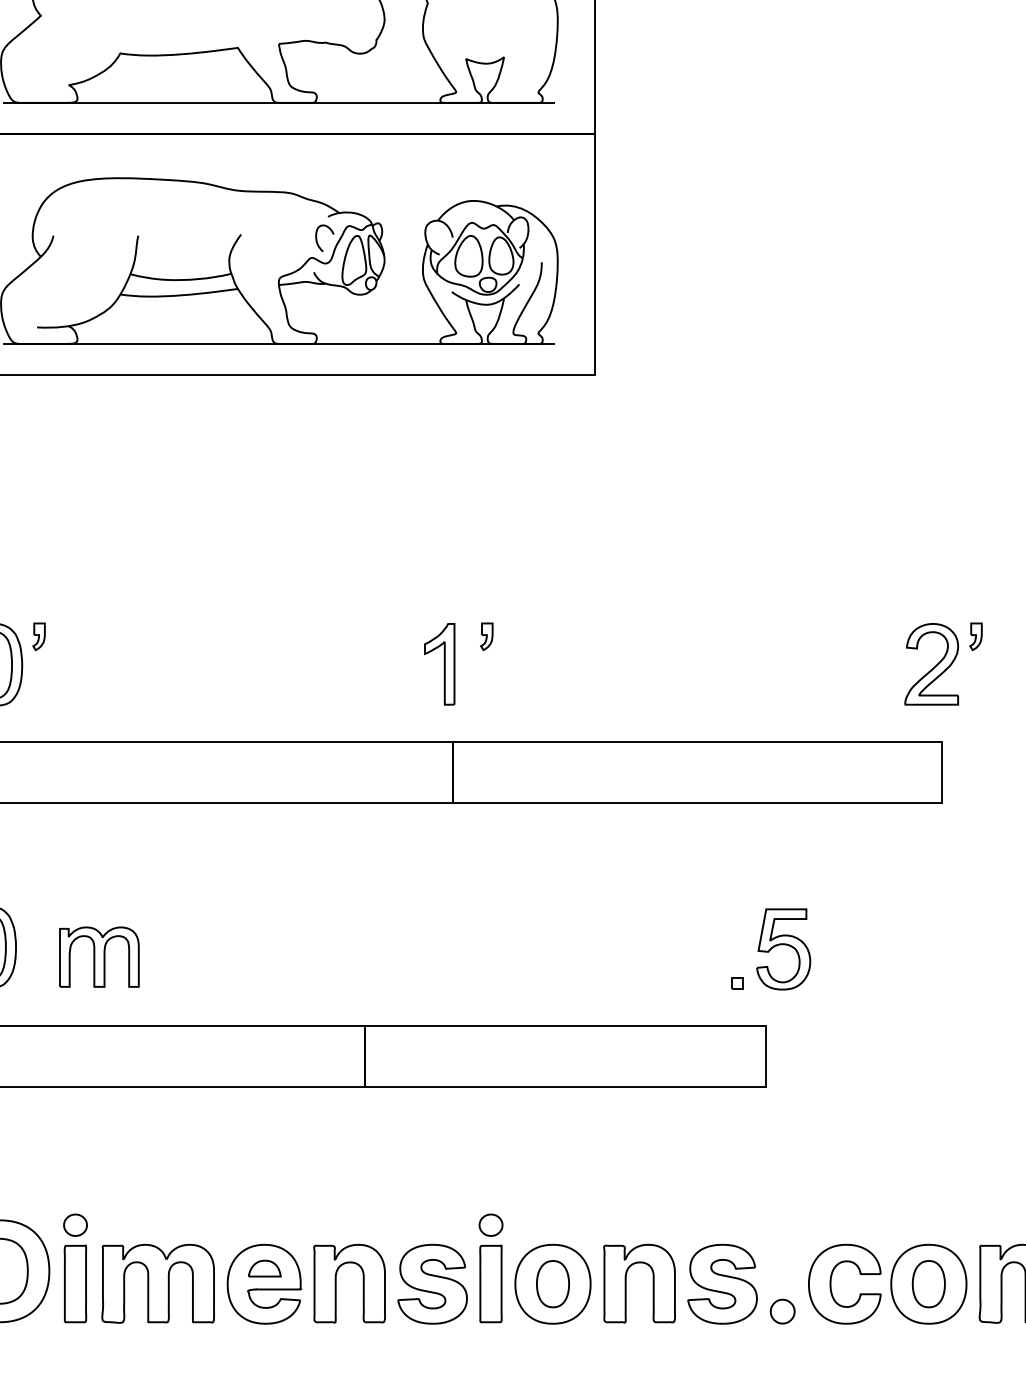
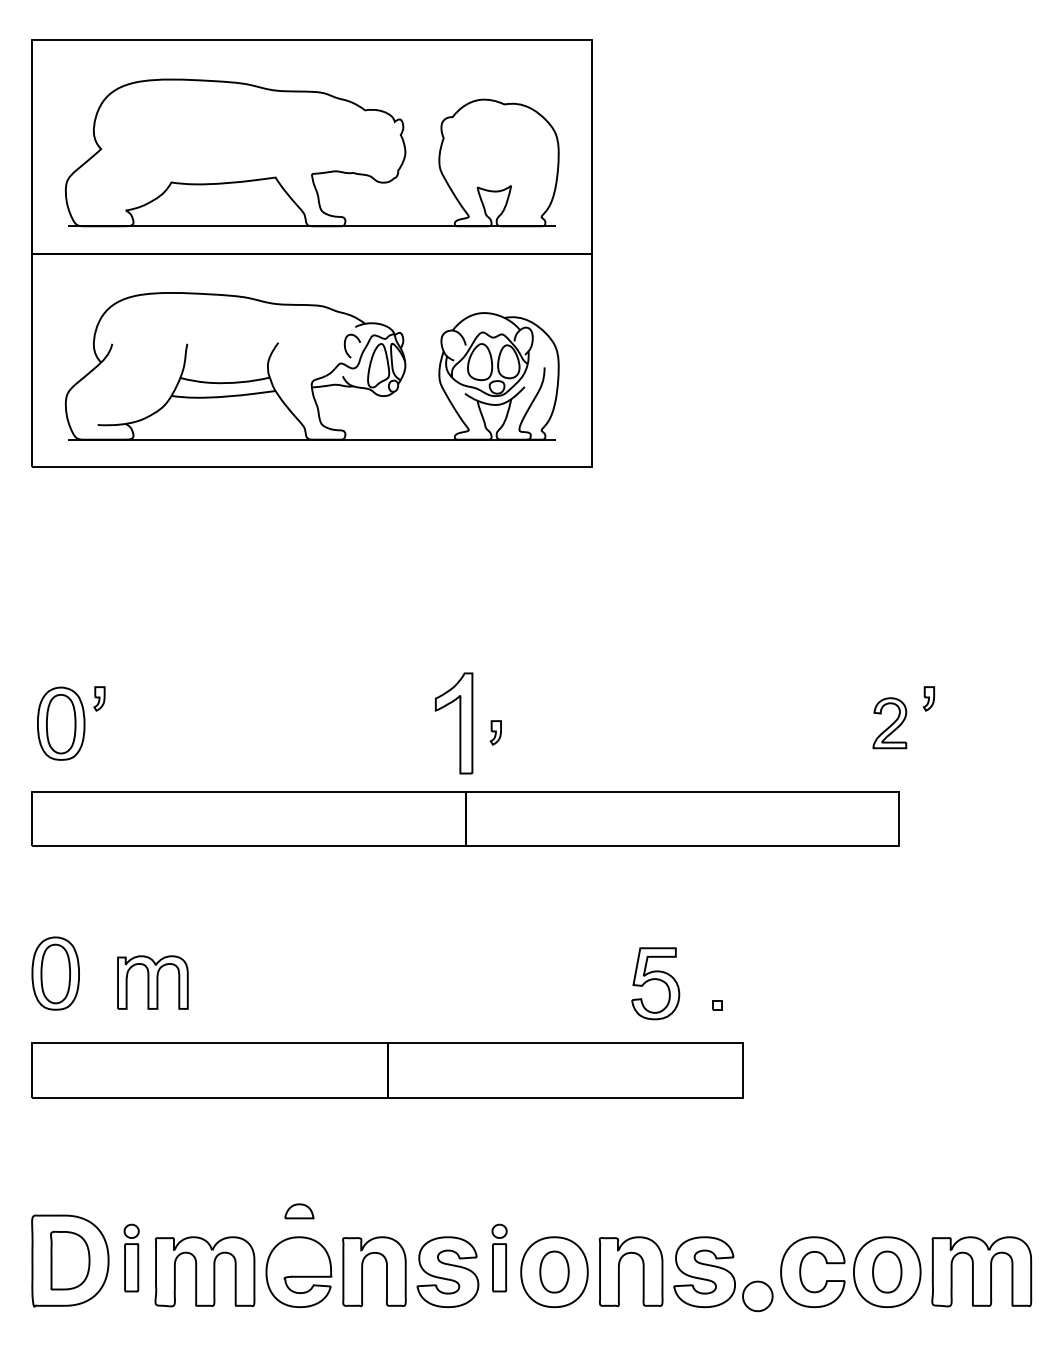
part: (486, 636) -> (495, 732), moved
part: (440, 663) -> (454, 722), size x1.4
part: (931, 663) -> (889, 722), size x0.7
part: (783, 949) -> (655, 983), moved
part: (75, 1267) -> (131, 1257), size x0.7
part: (490, 1267) -> (499, 1257), size x0.7
part: (264, 1268) -> (299, 1211), moved
part: (782, 1311) -> (757, 1296), size x1.4

